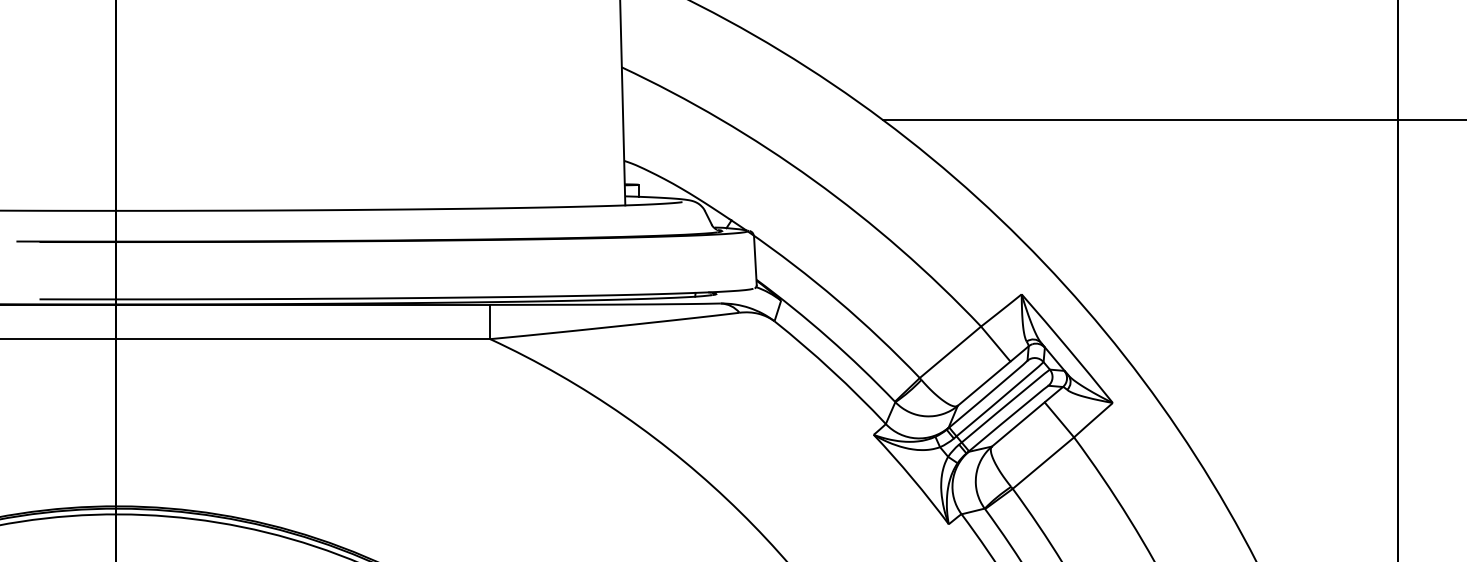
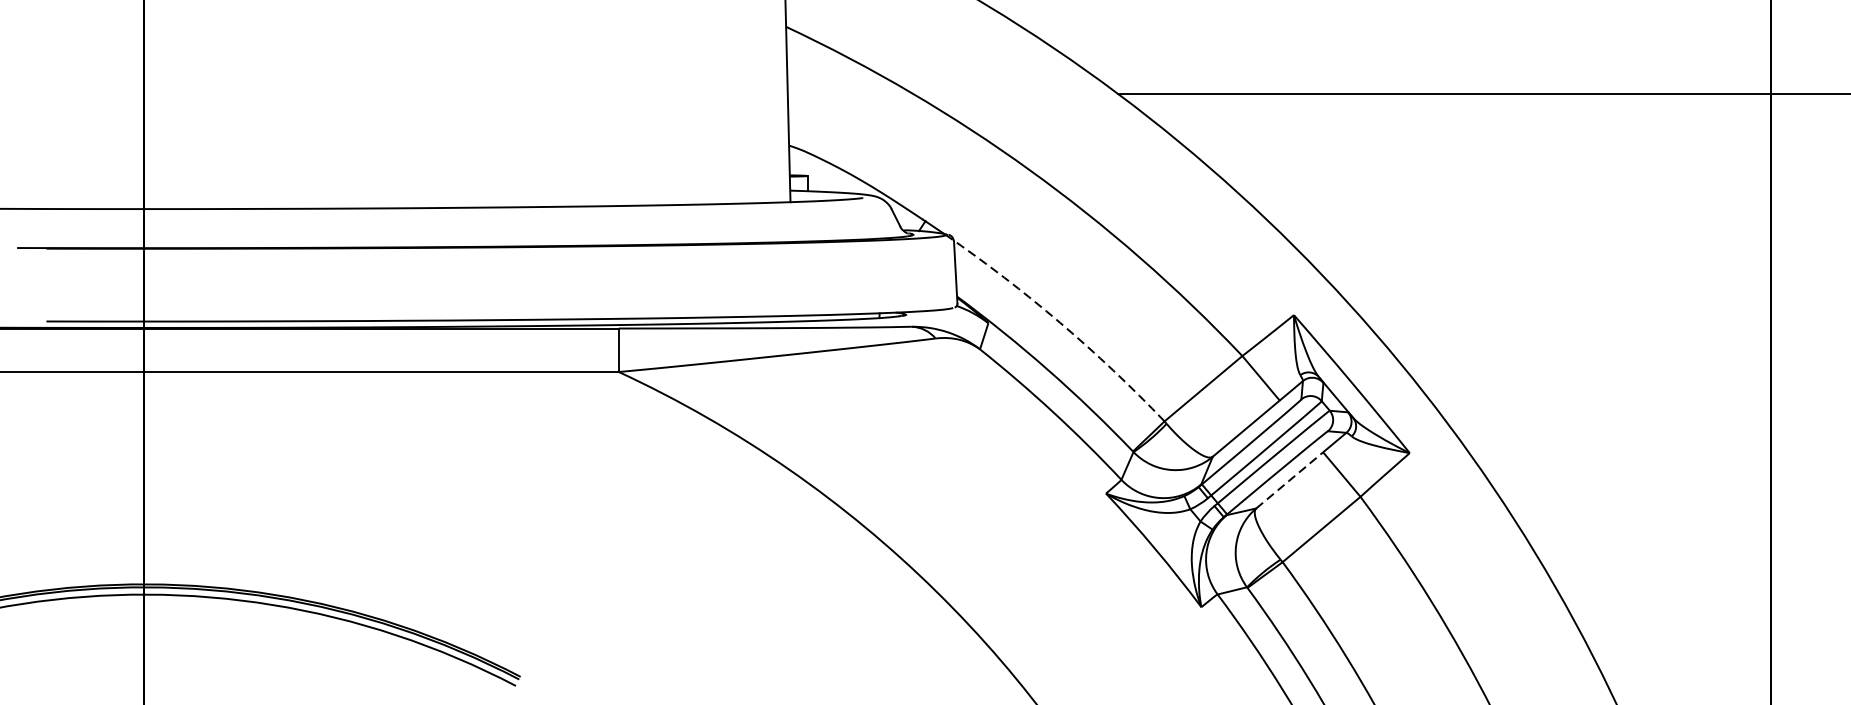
arc: (837, 300) -> (1060, 322), solid -> dashed
line: (1018, 424) -> (1289, 480), solid -> dashed

